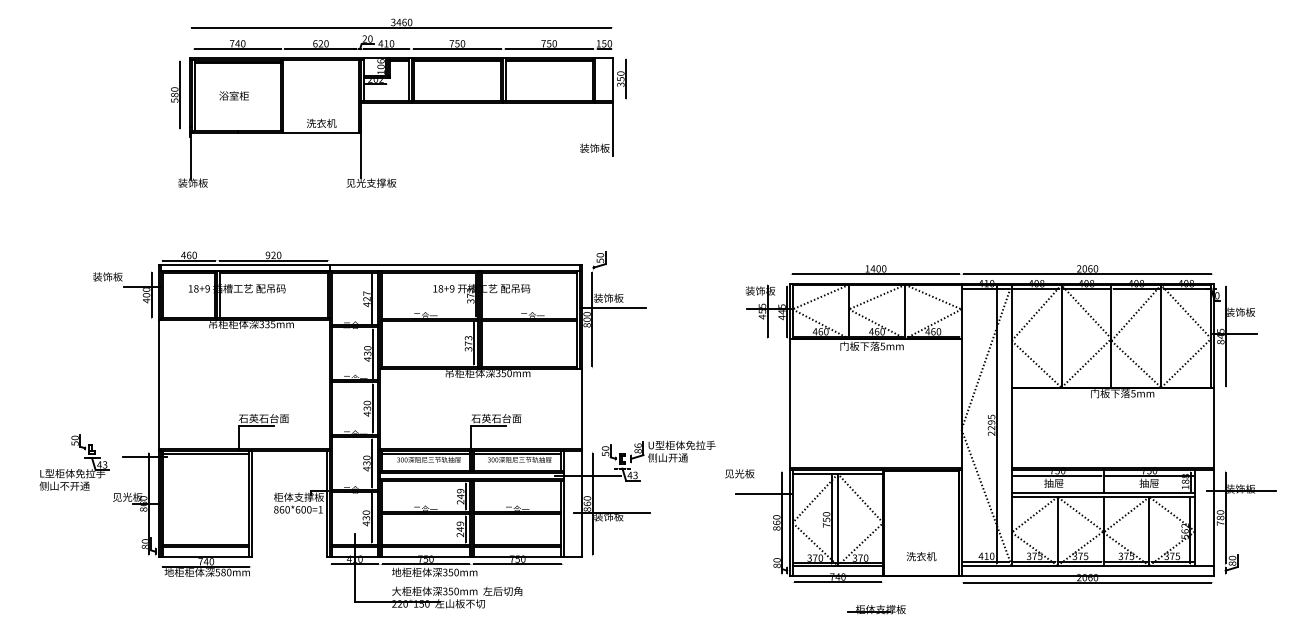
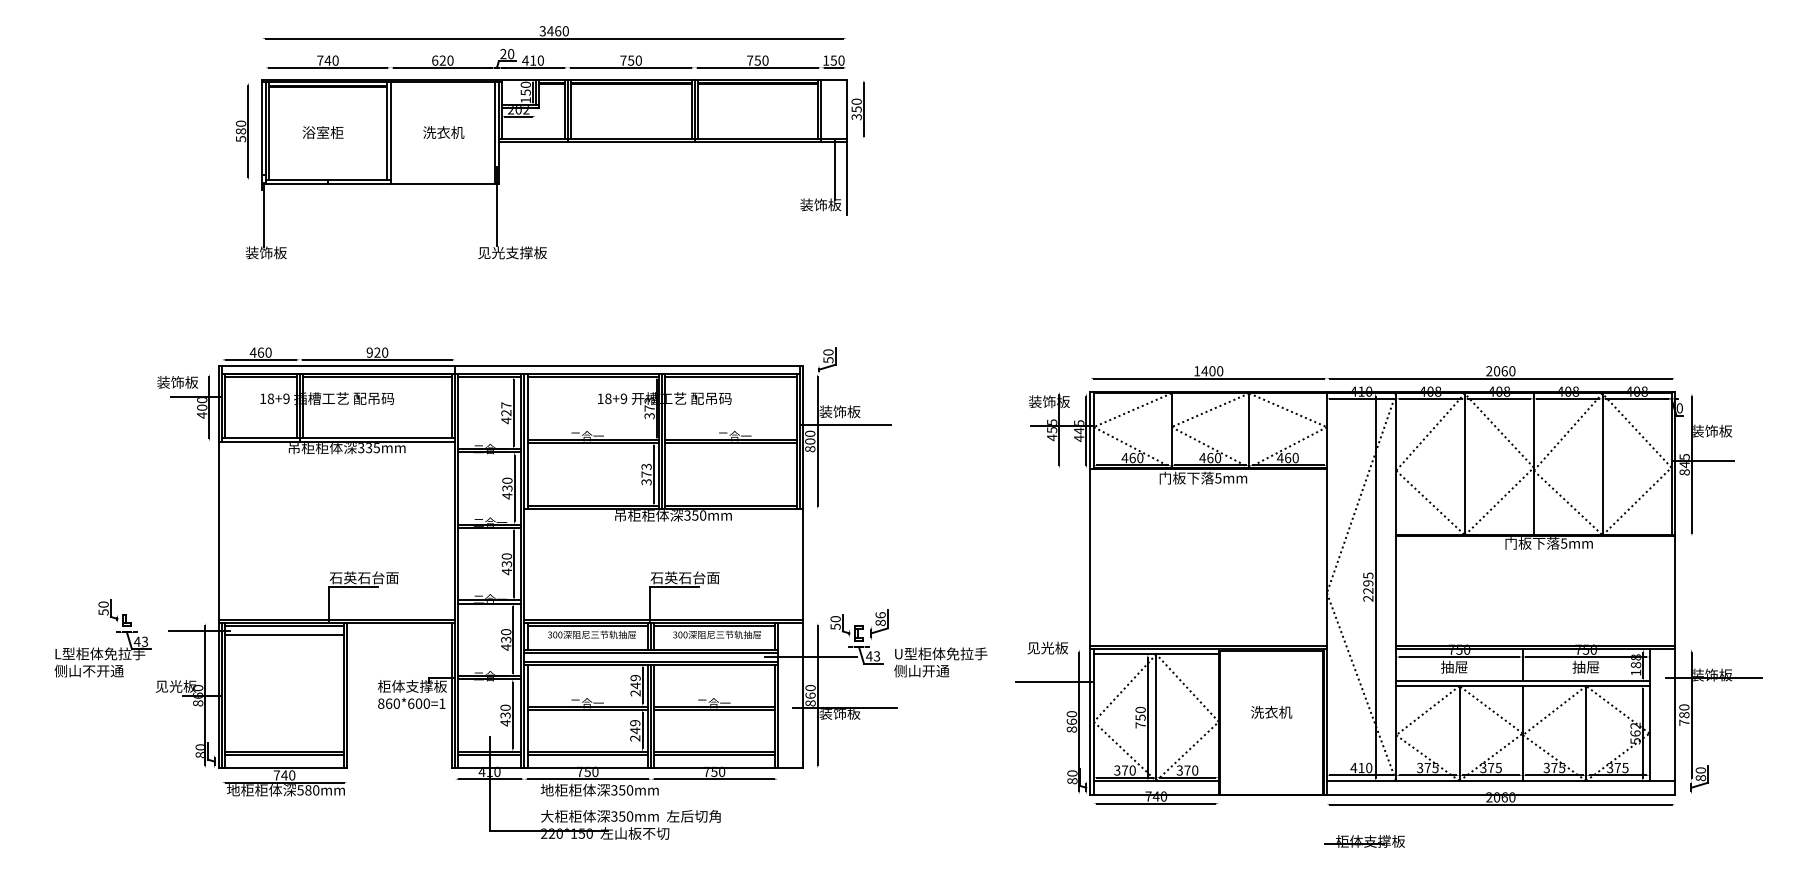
text: (380, 63) -> (525, 88), 106 -> 150
text: (321, 123) -> (443, 132), moved
line: (604, 123) -> (834, 170), added
text: (107, 277) -> (177, 382), moved
text: (681, 451) -> (940, 662), moved
line: (206, 459) -> (284, 634), added
text: (739, 473) -> (1047, 647), moved
text: (921, 555) -> (1271, 711), moved
part: (876, 609) -> (1364, 841), moved

